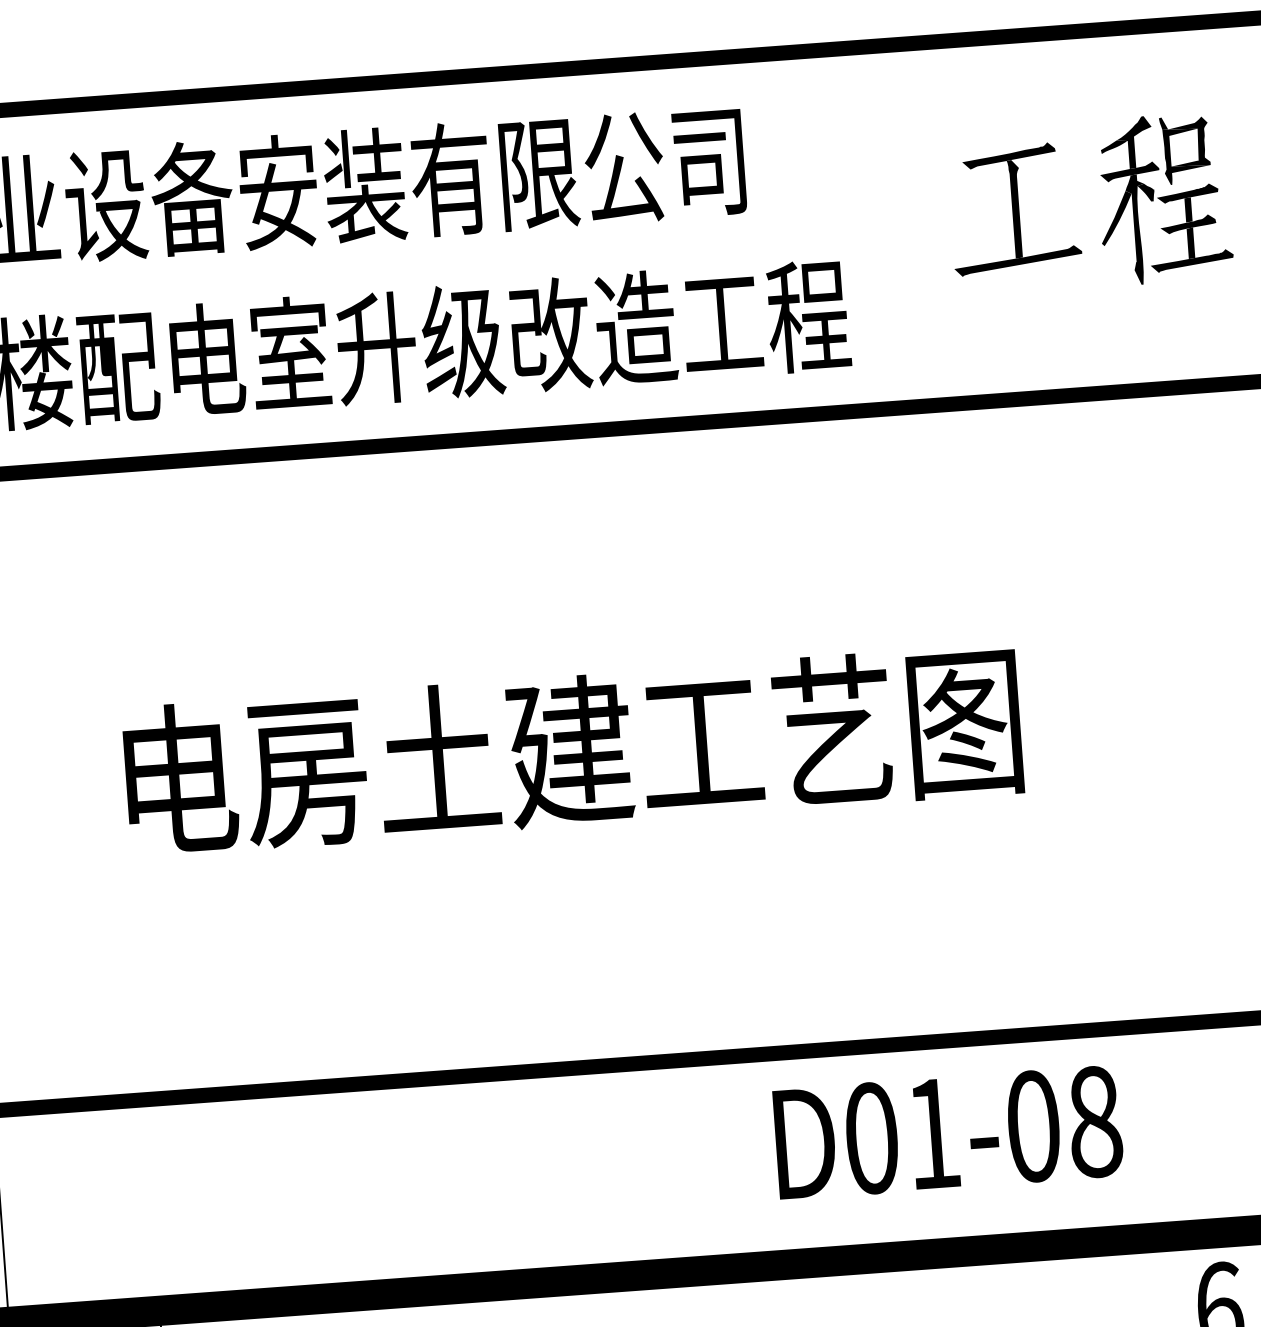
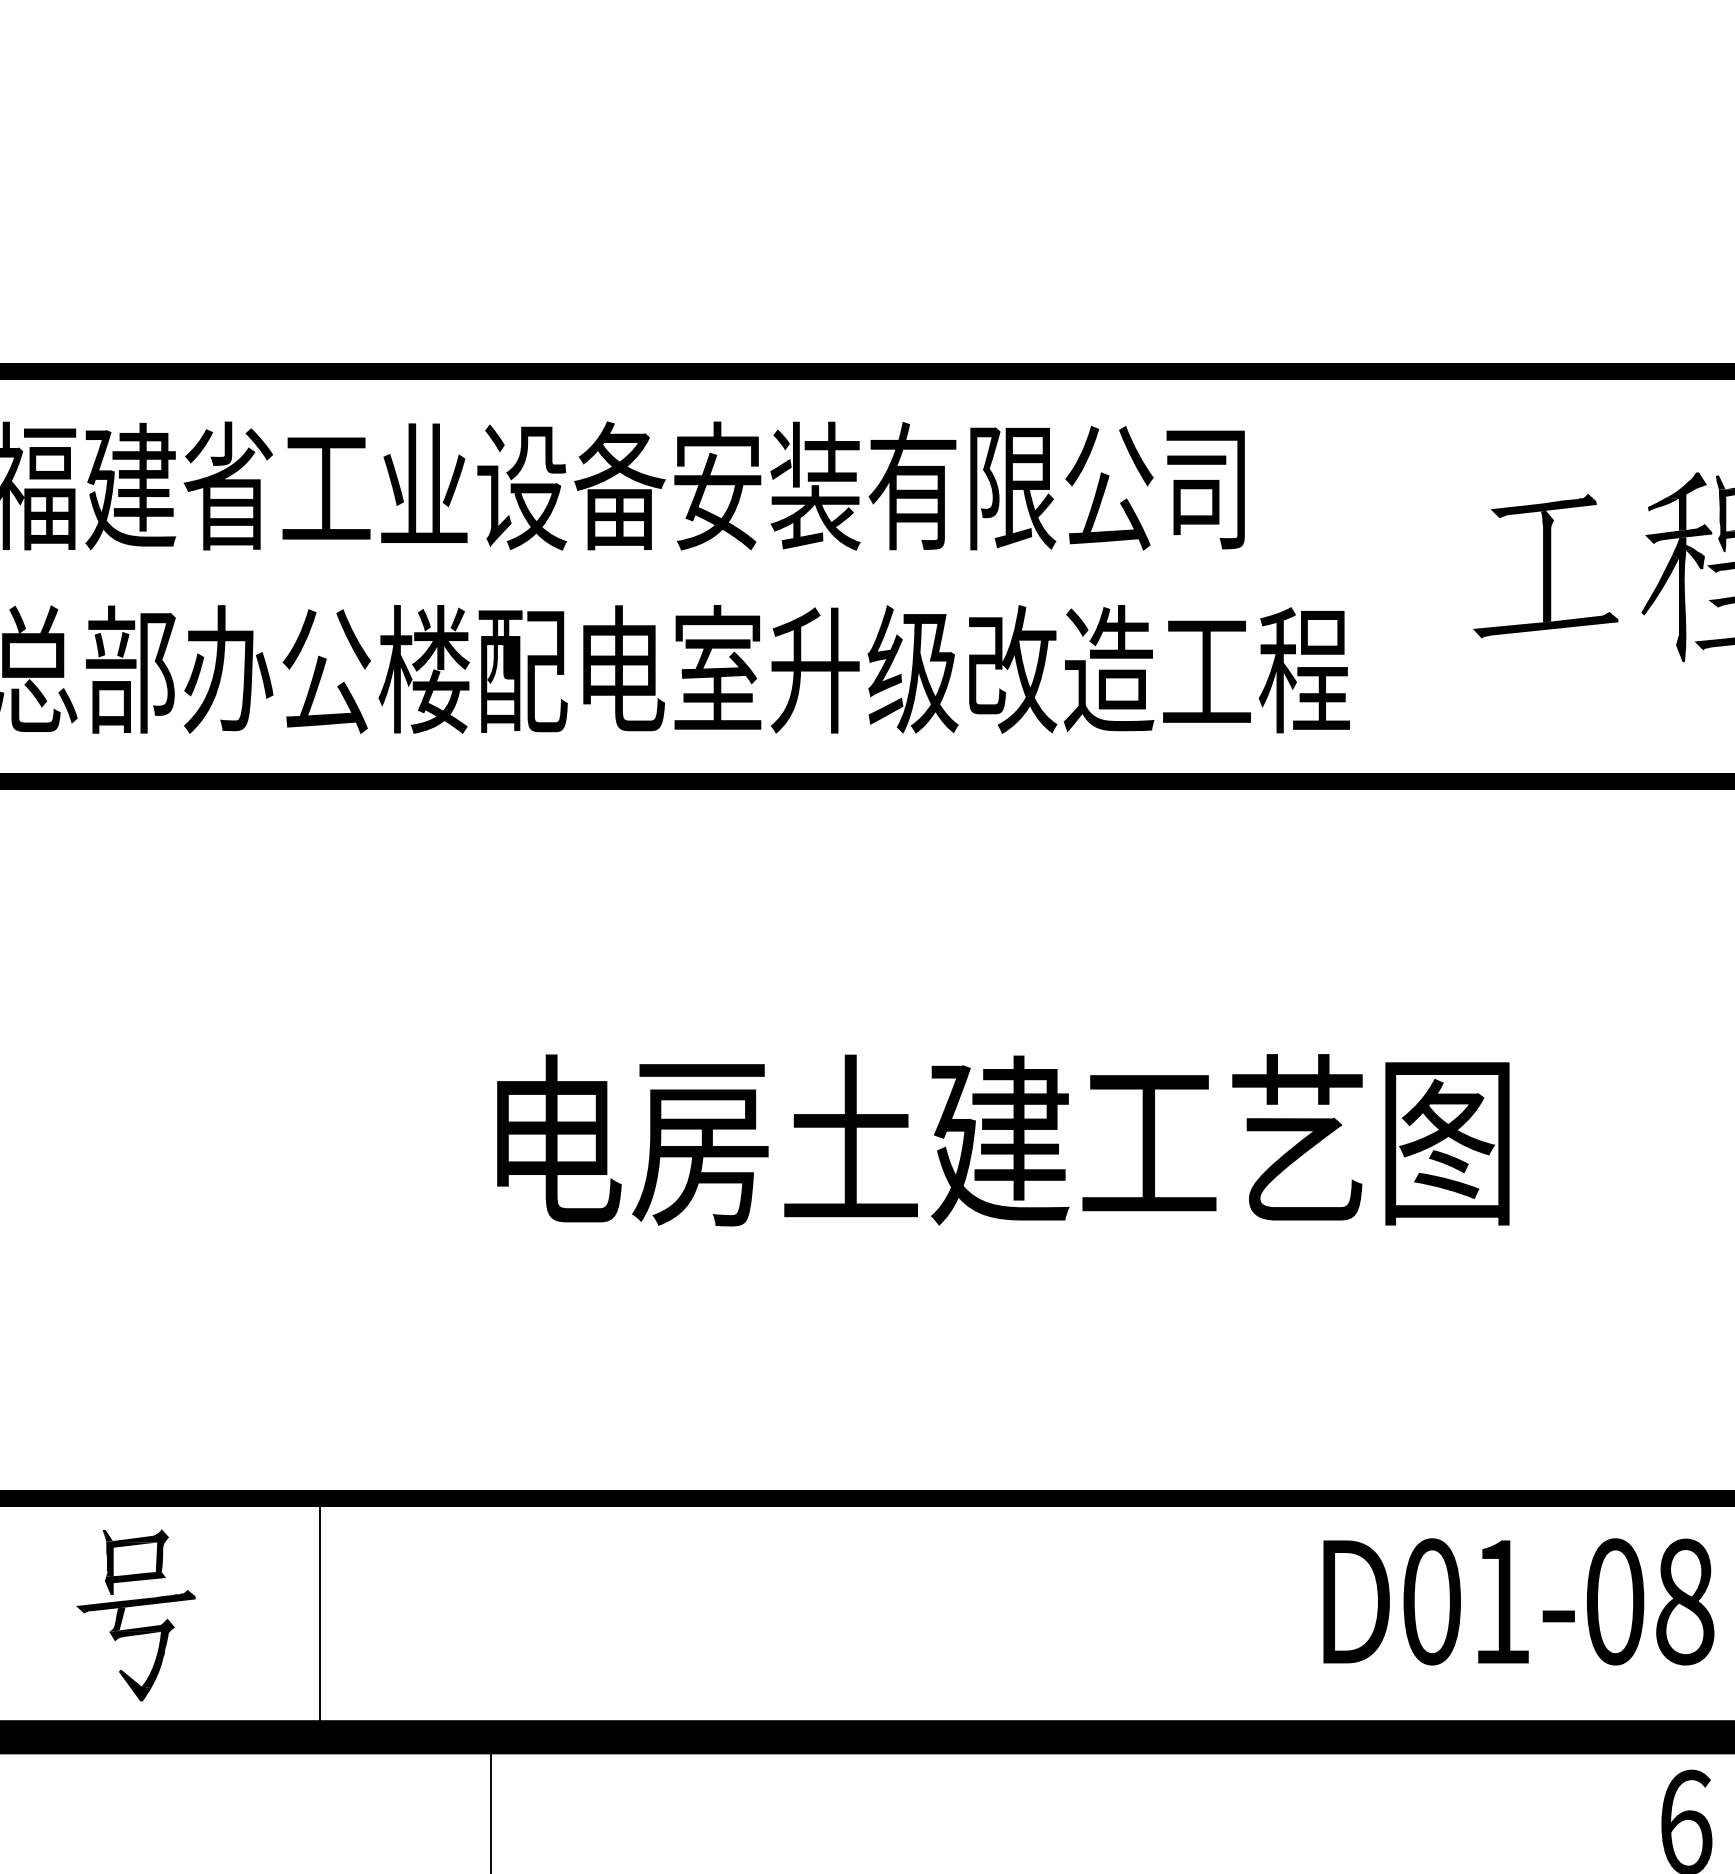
text: (948, 1132) -> (1518, 1601), moved

